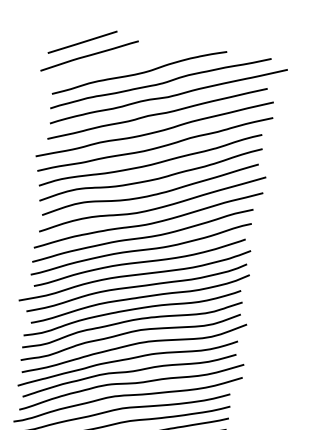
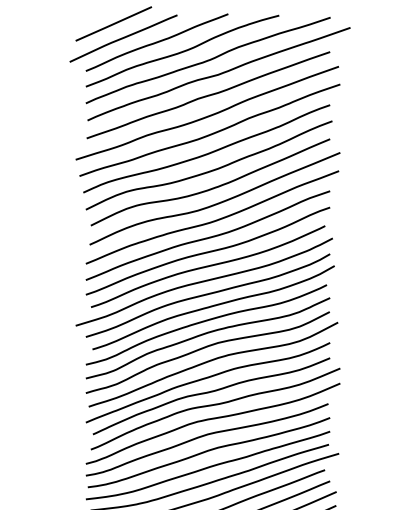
curve: (117, 62) -> (156, 42), added

